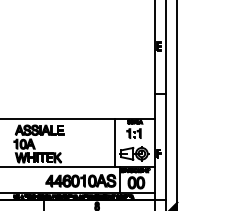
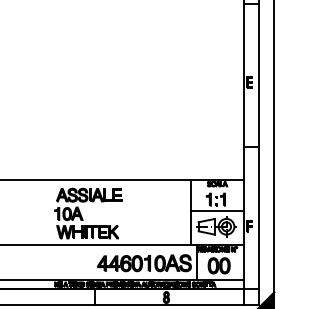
line: (135, 141) -> (217, 210), added

